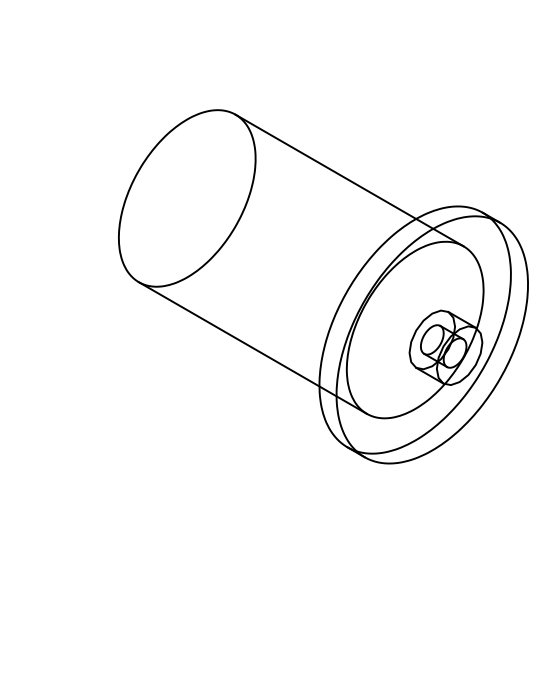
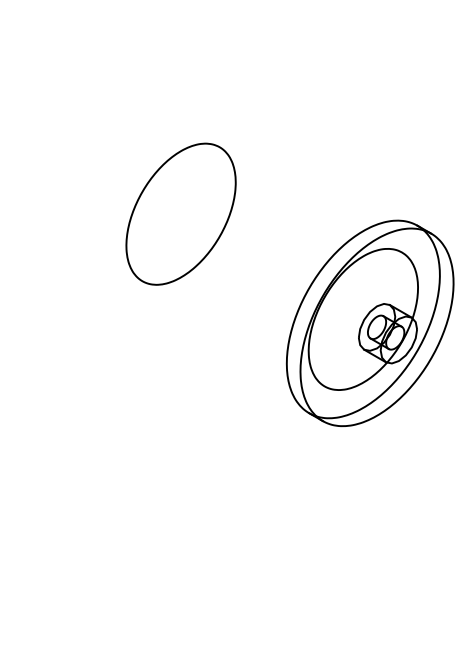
line: (349, 180) -> (310, 199), removed
line: (252, 347) -> (233, 333), removed

